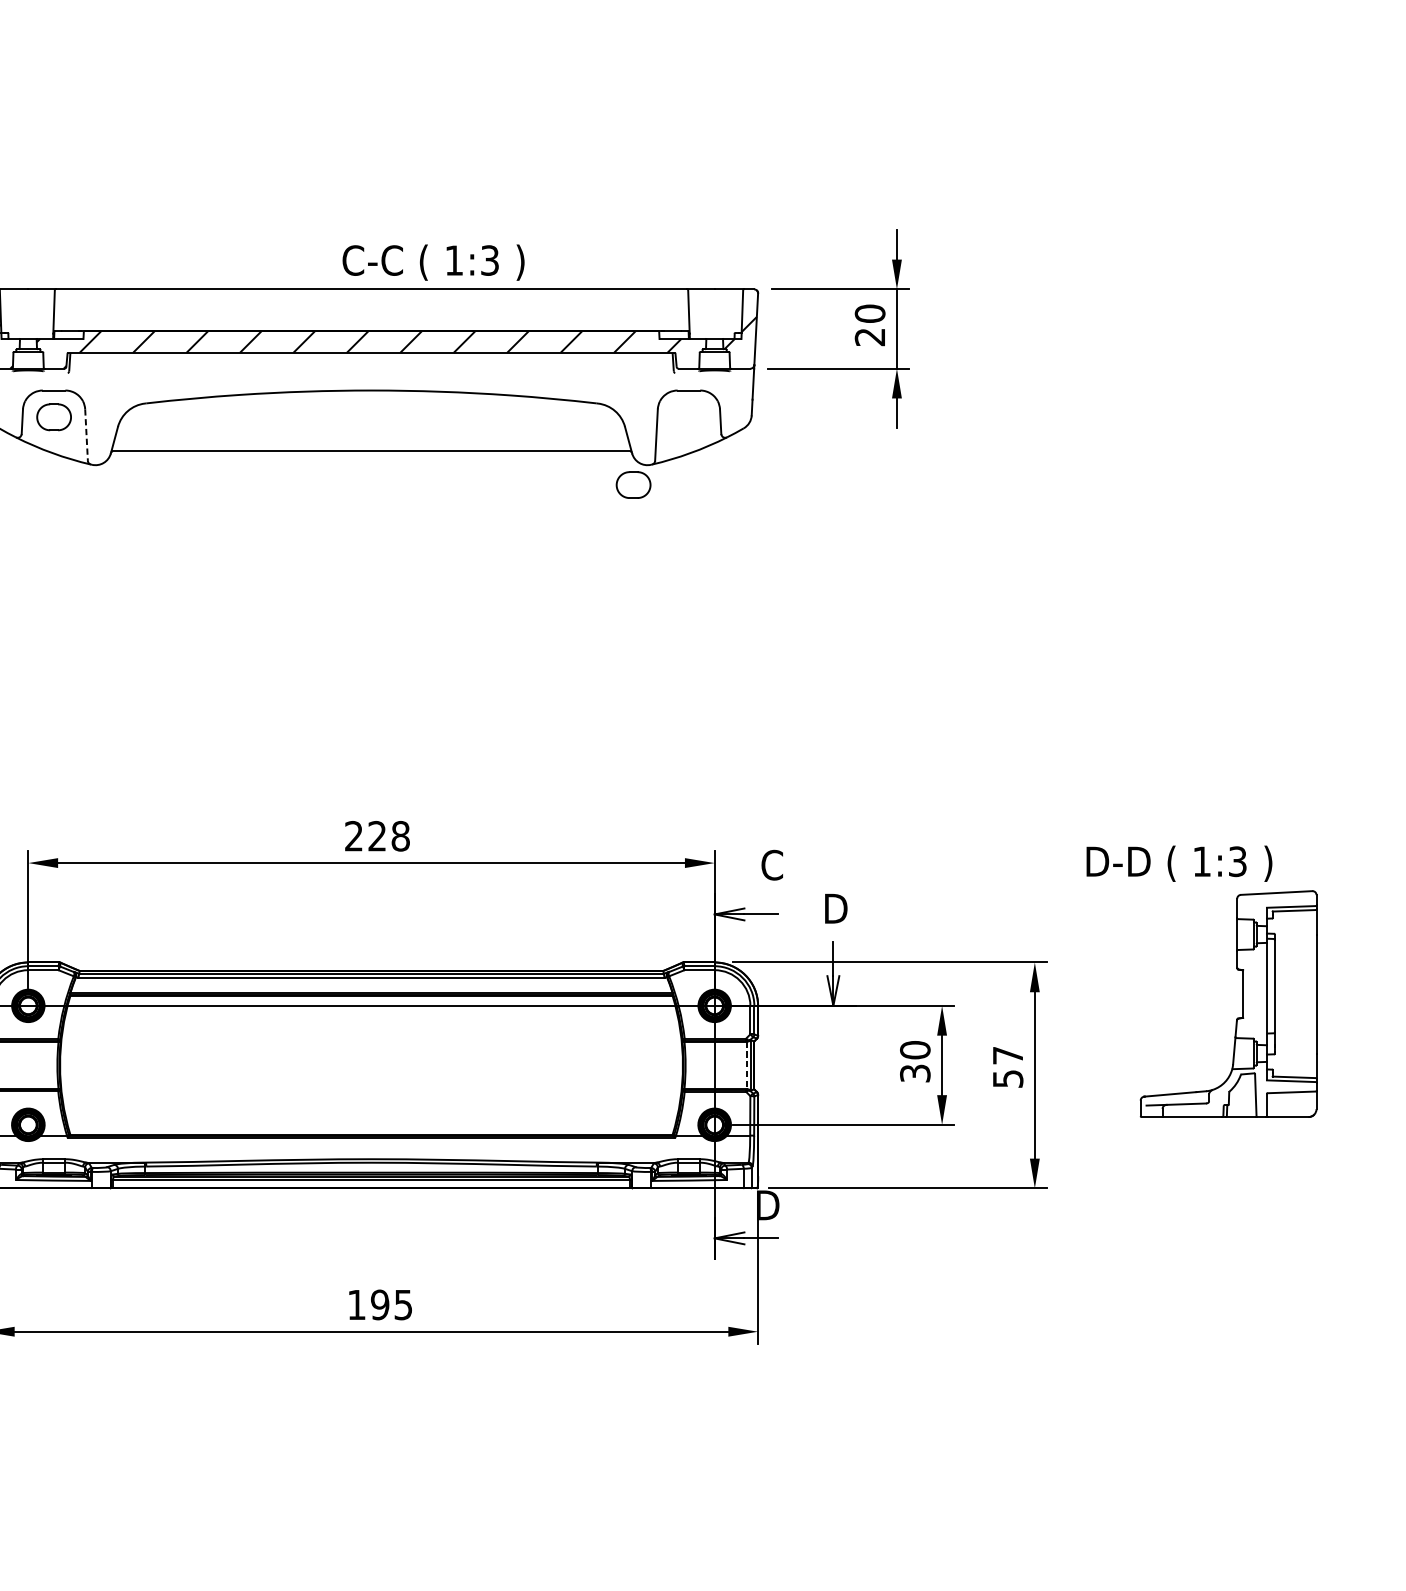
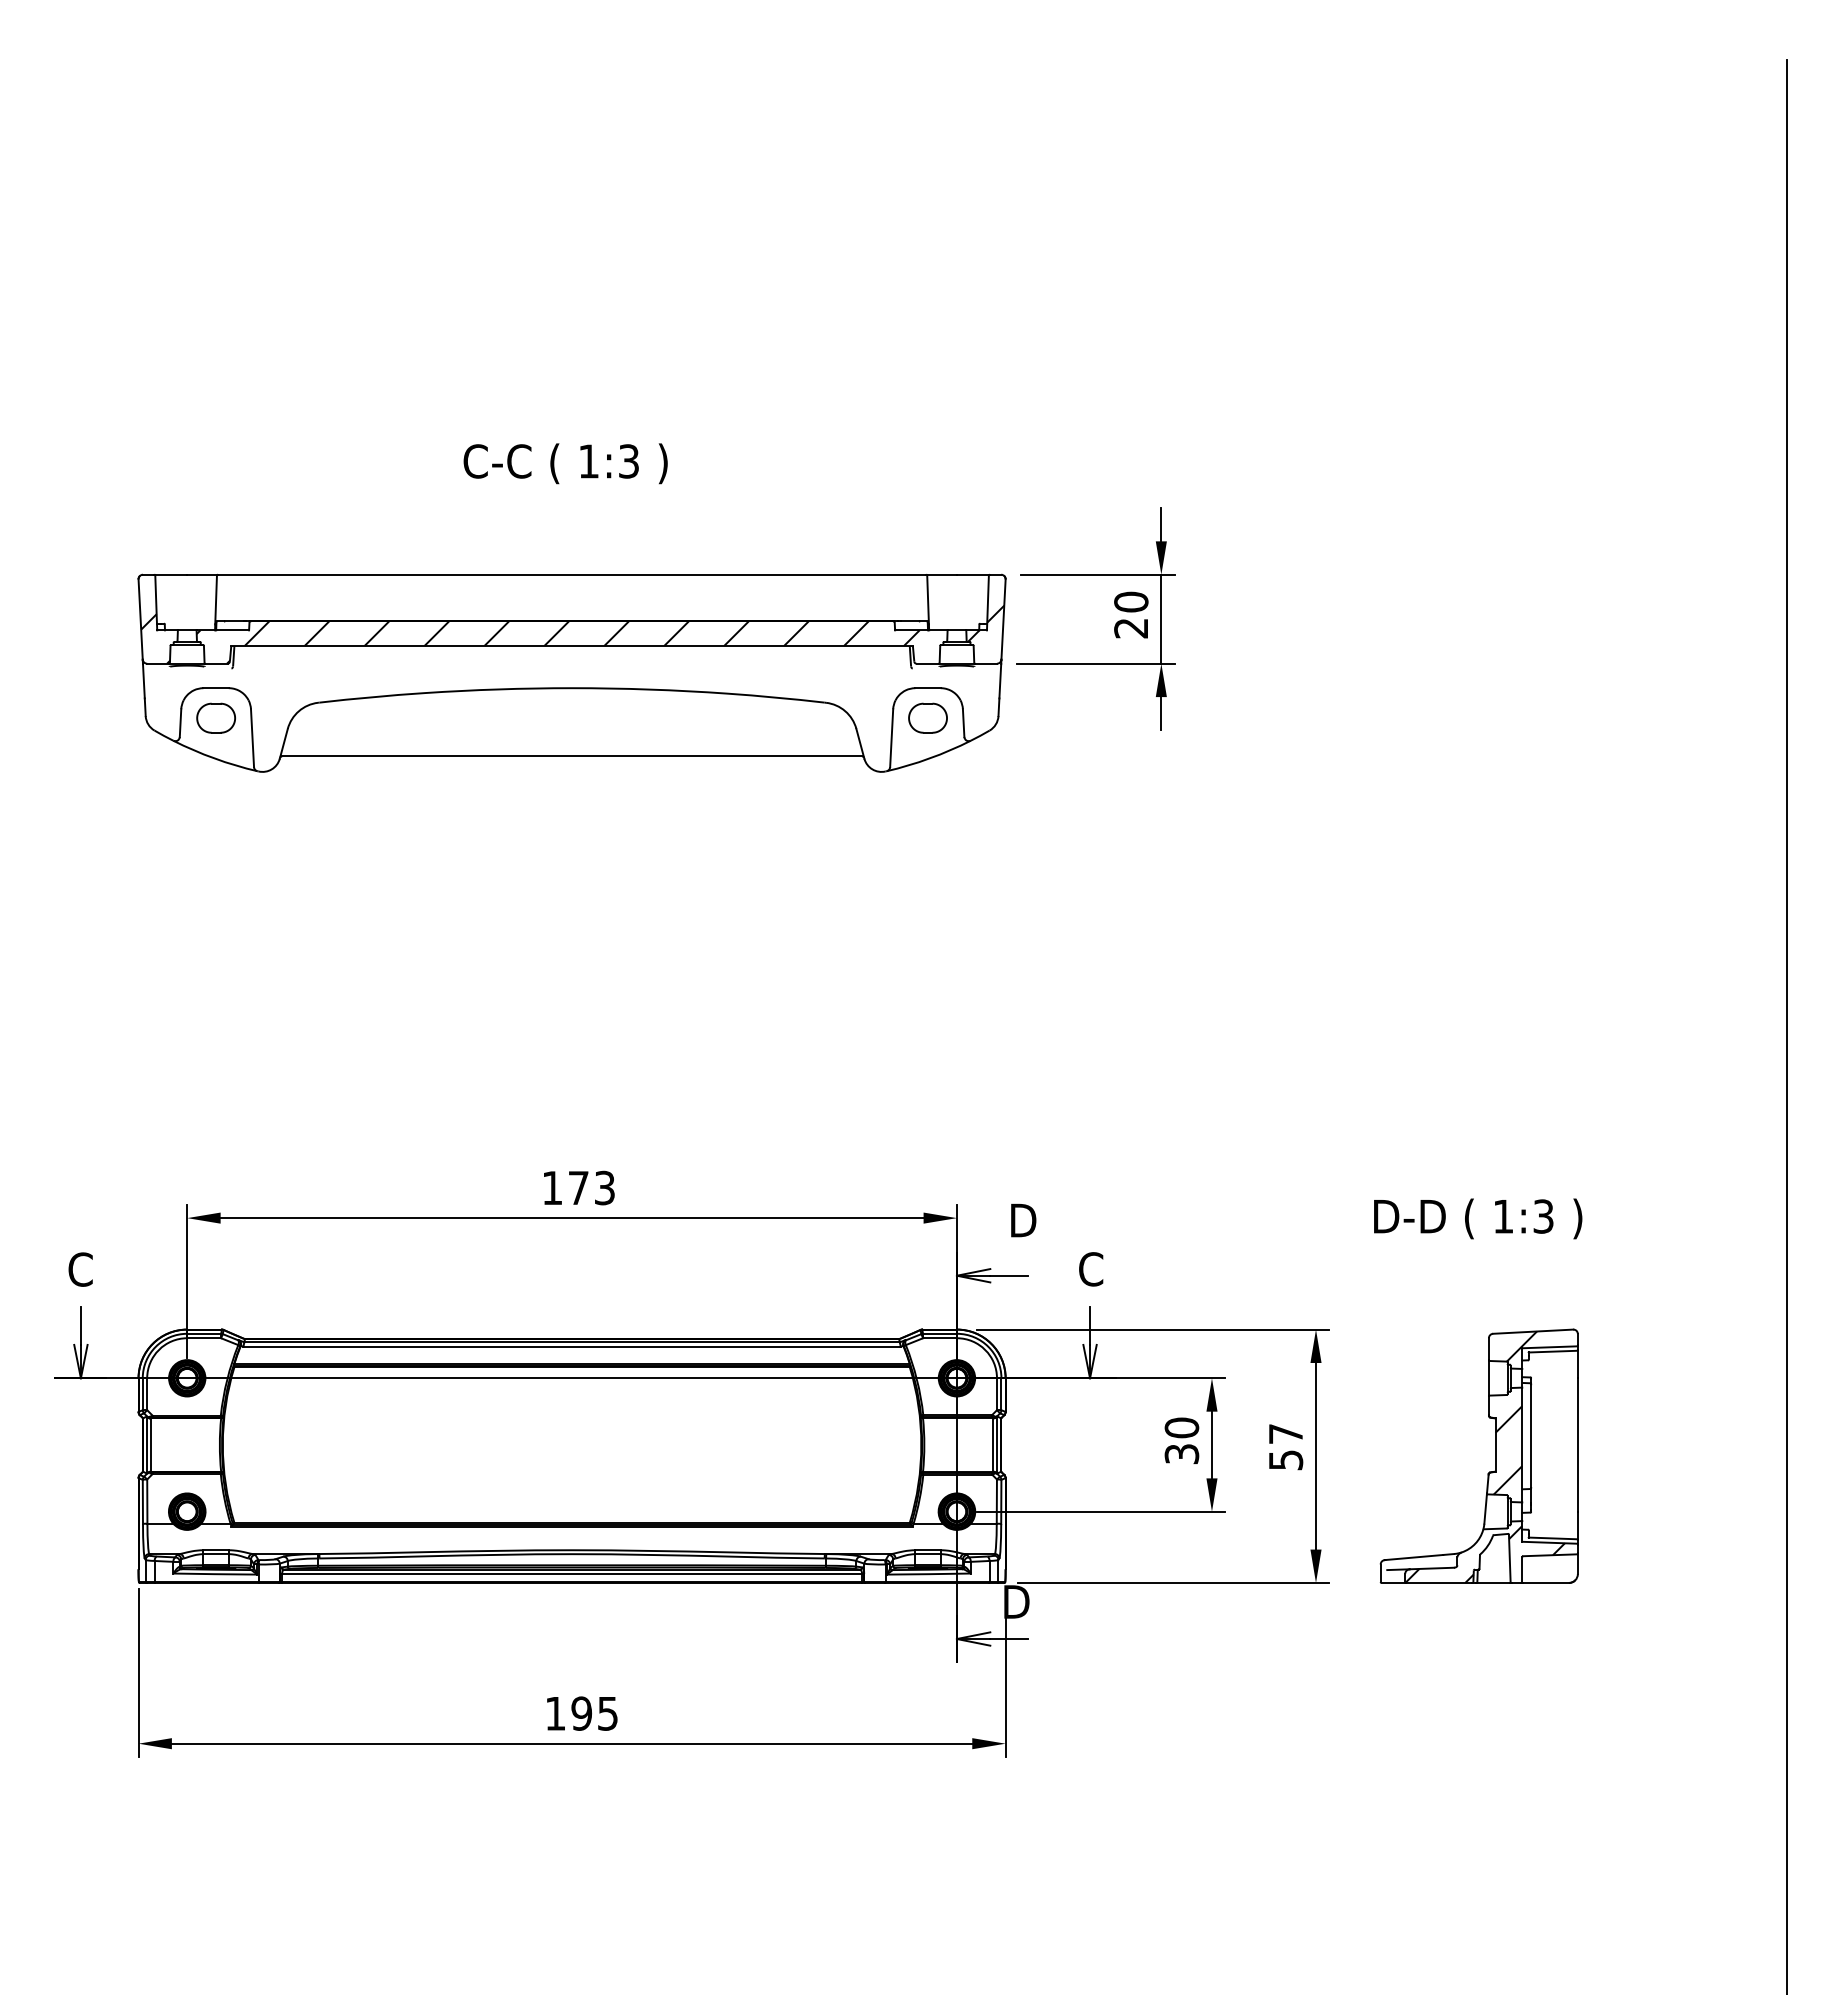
text: (433, 262) -> (565, 463), moved
line: (86, 435) -> (252, 738), dashed -> solid
part: (633, 484) -> (927, 717), moved
text: (377, 835) -> (578, 1187), 228 -> 173
text: (773, 865) -> (1022, 1220), C -> D
text: (835, 908) -> (1092, 1269), D -> C
part: (1243, 1003) -> (1495, 1455), moved
line: (746, 1065) -> (992, 1445), dashed -> solid

